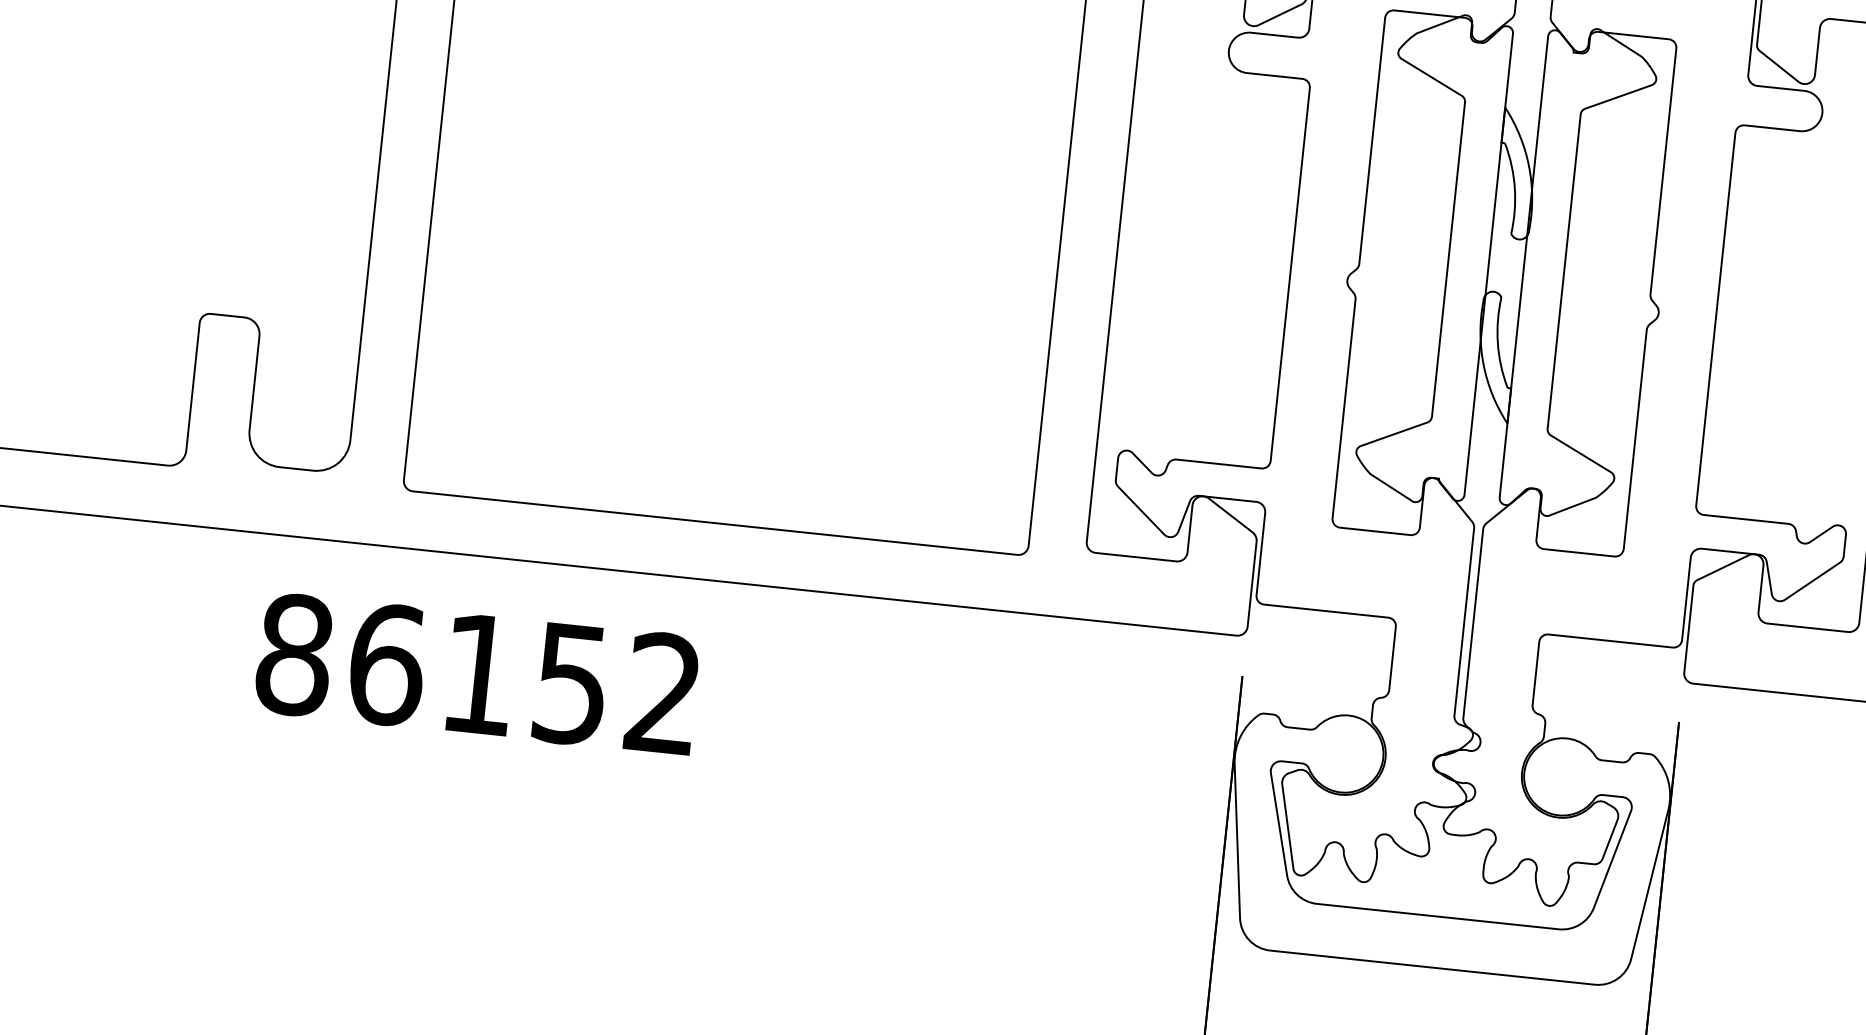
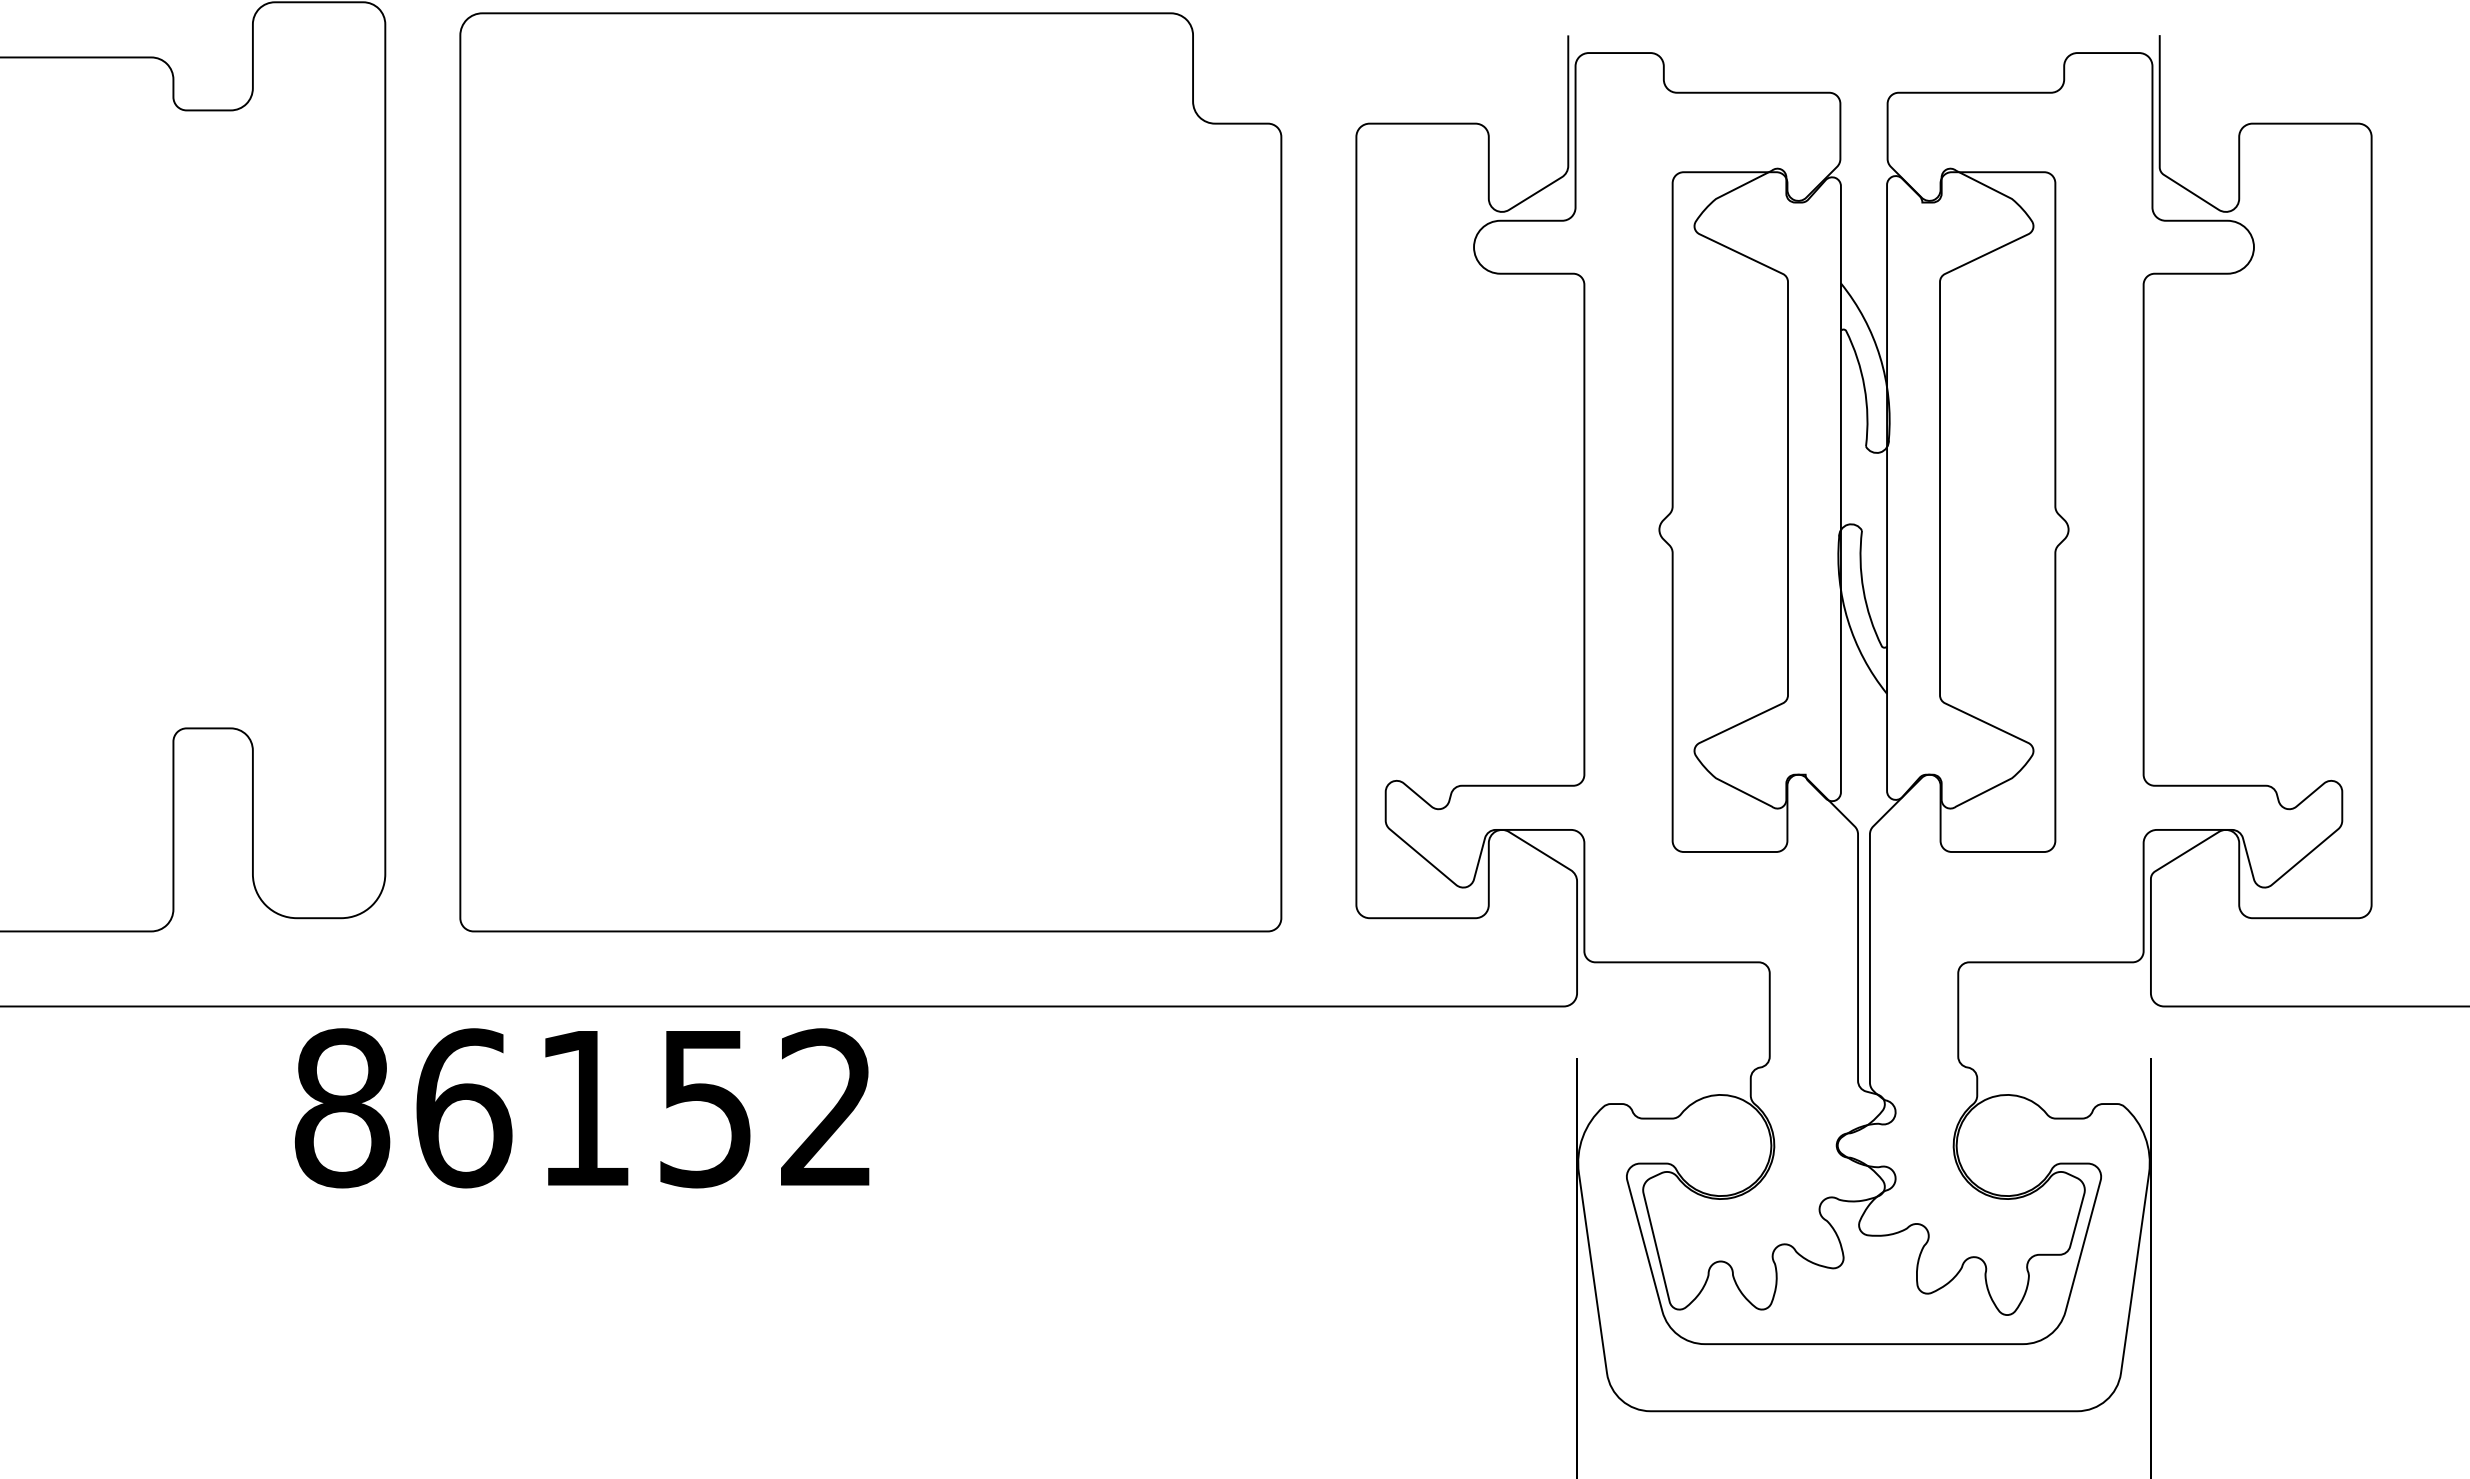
text: (477, 674) -> (582, 1108), moved

